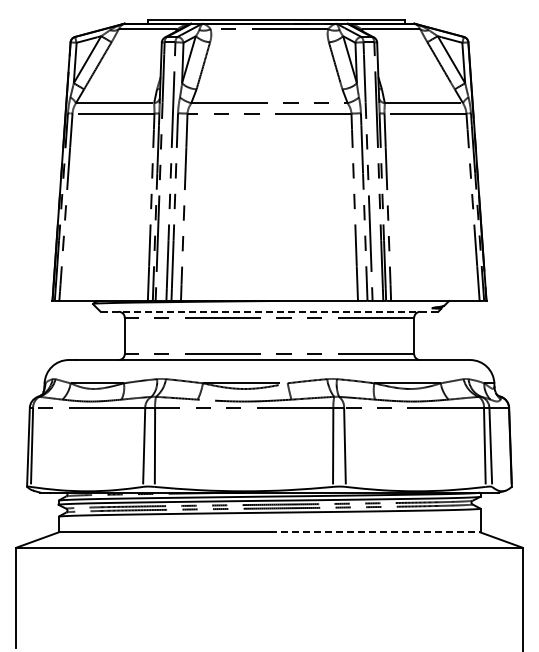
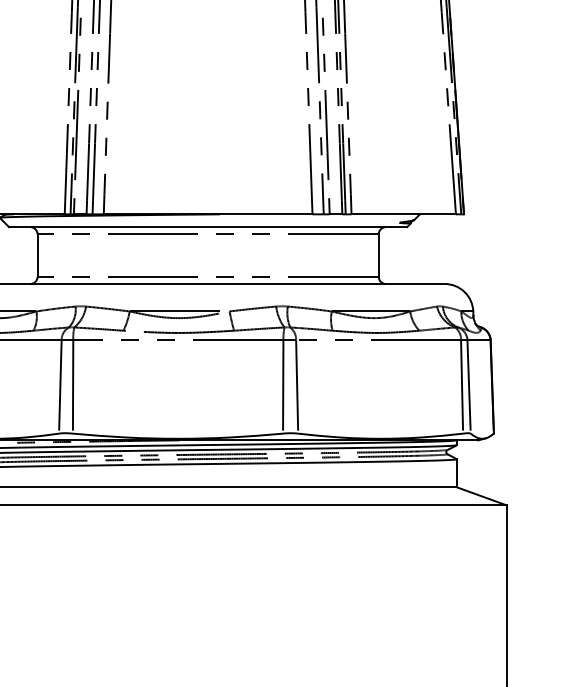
line: (269, 311) -> (208, 226), dashed -> solid
line: (375, 532) -> (333, 487), dashed -> solid

